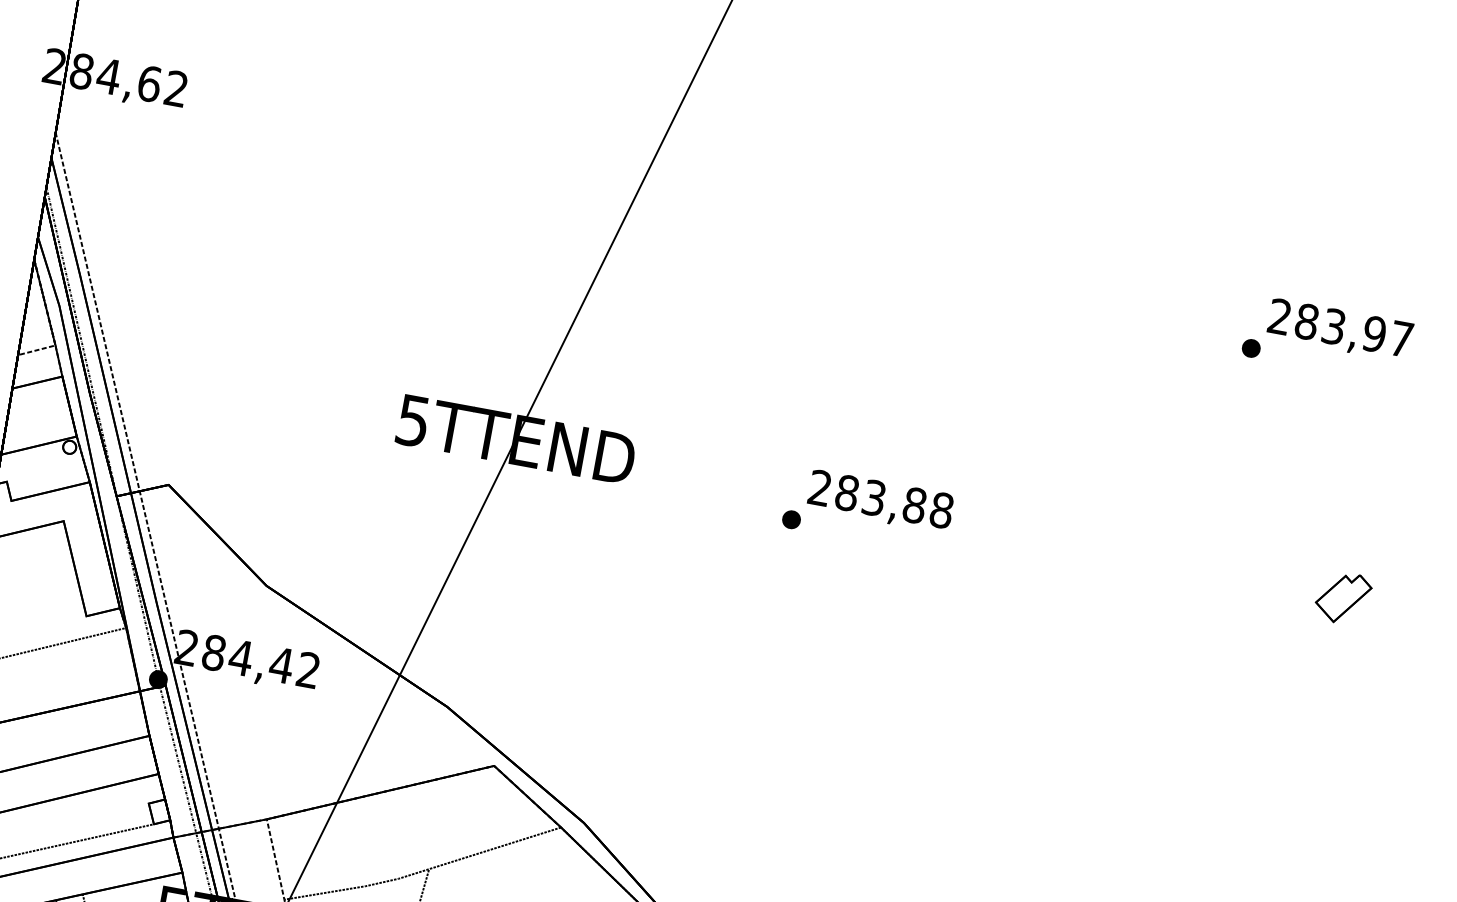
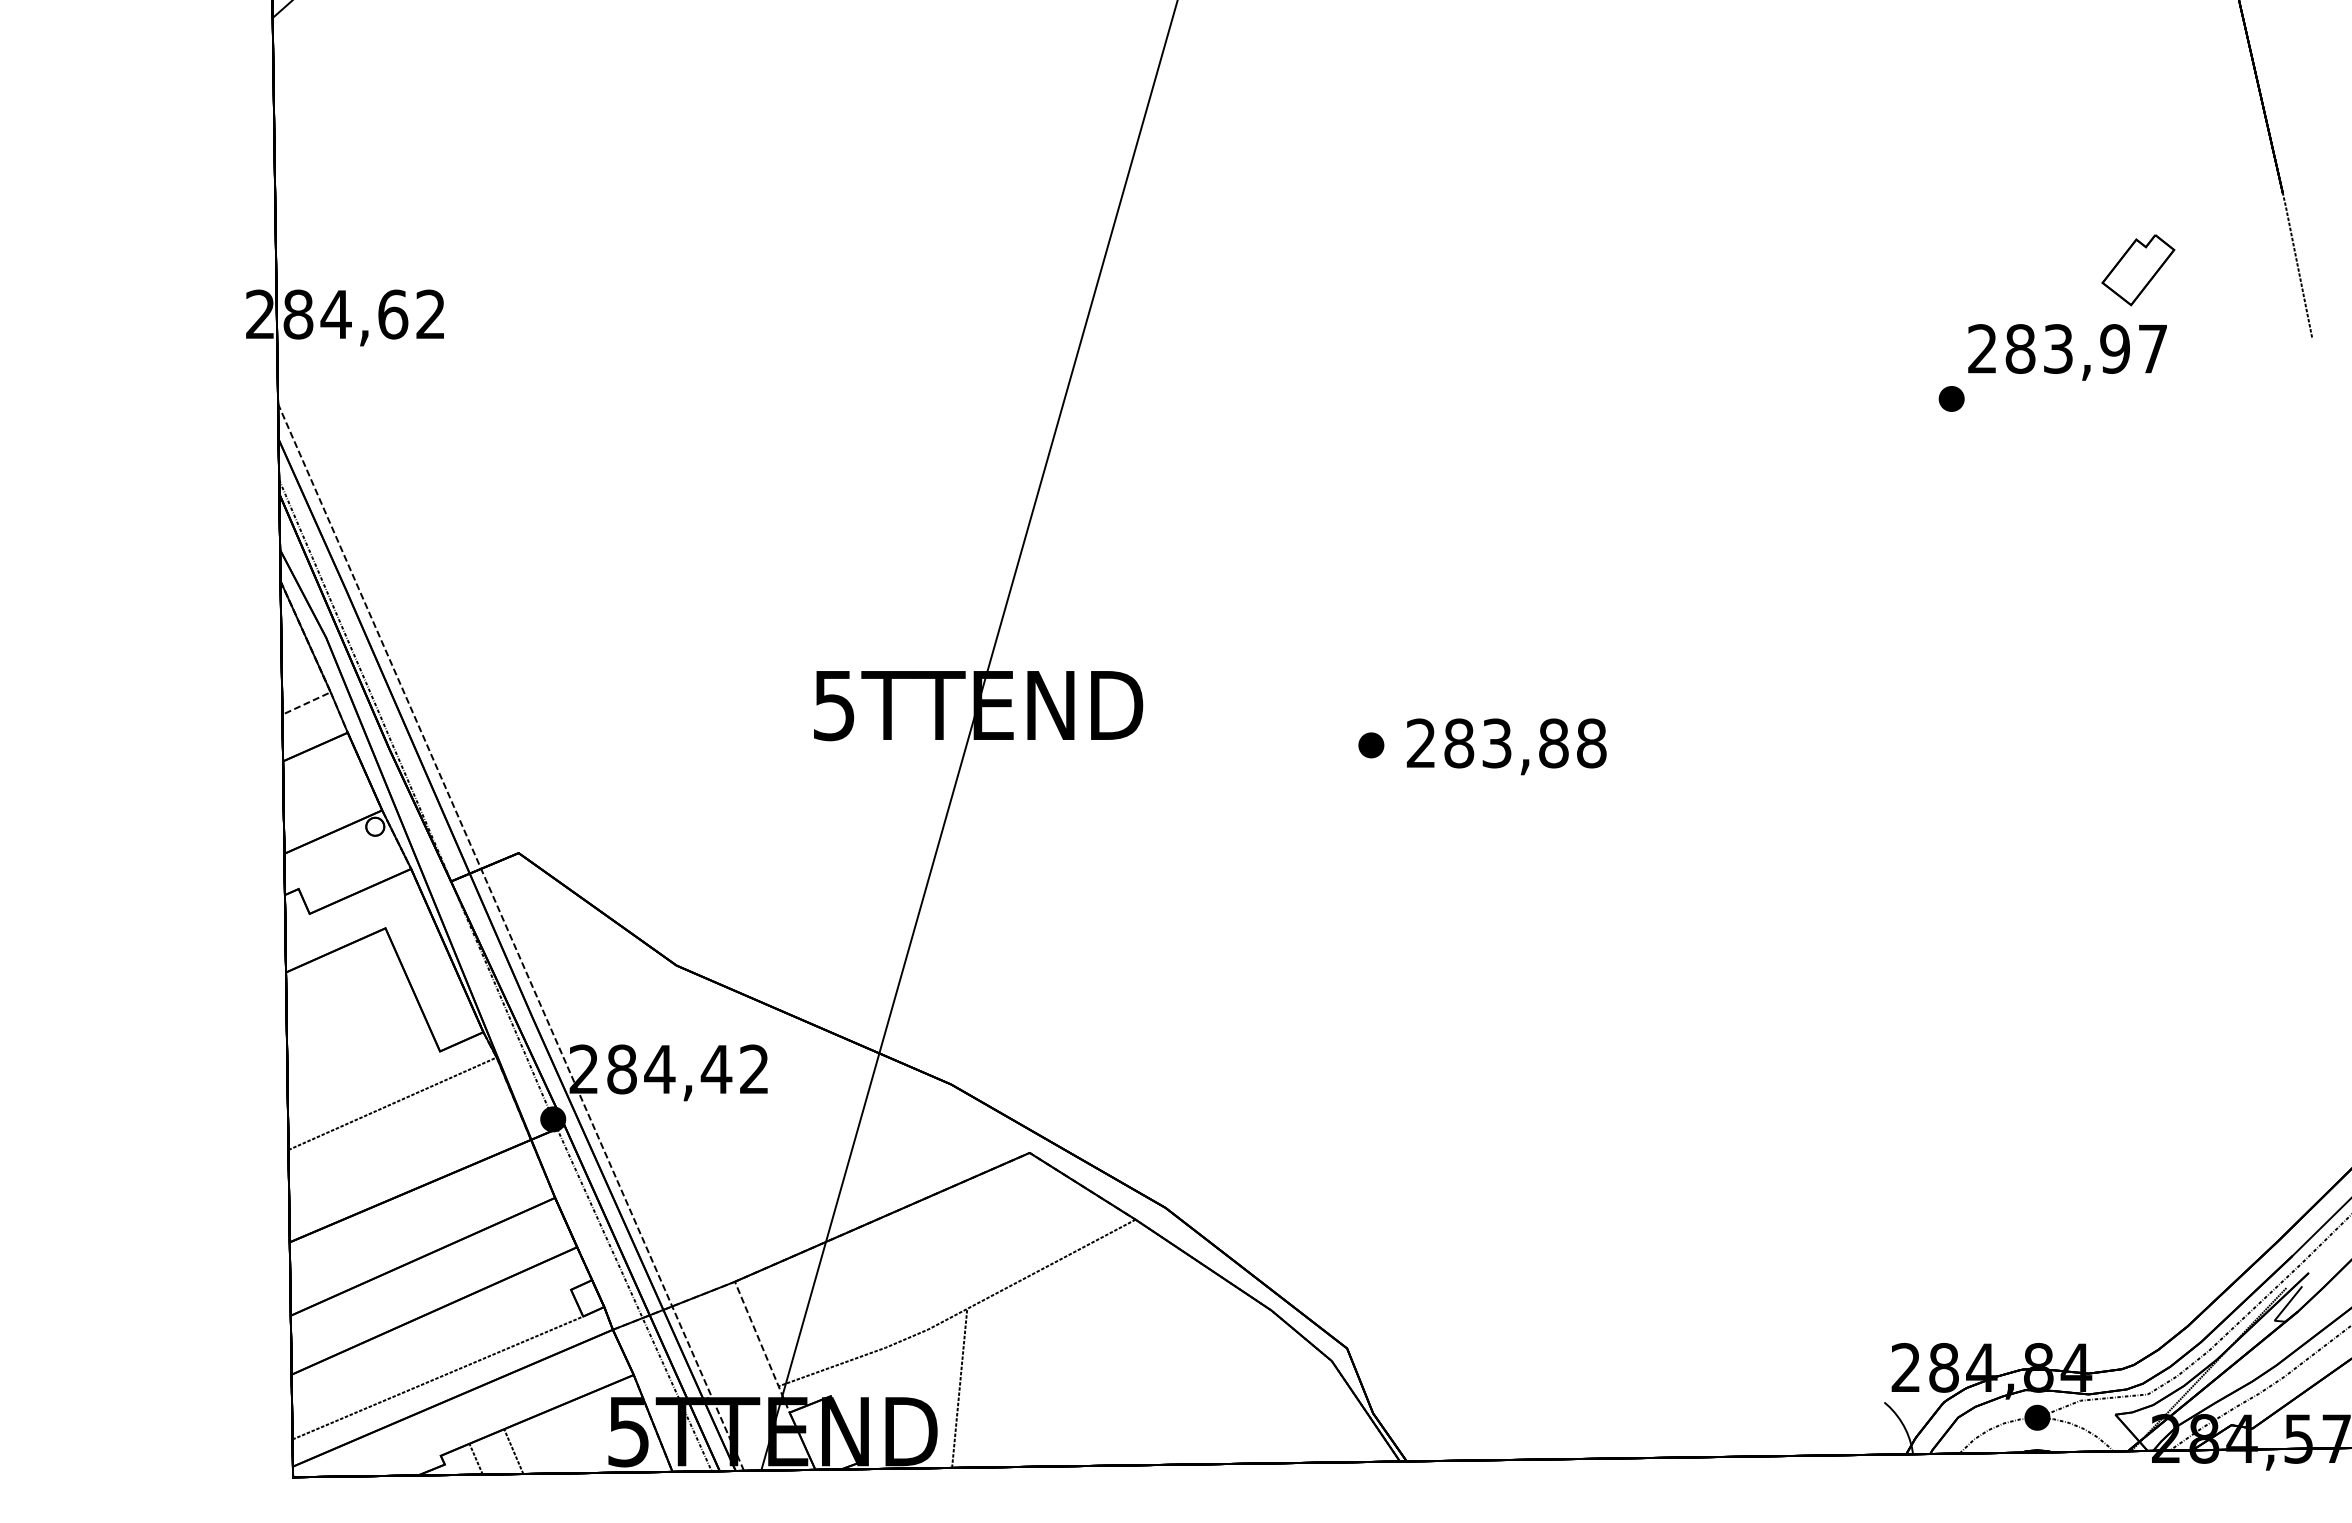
text: (880, 501) -> (1506, 746), moved
part: (1343, 598) -> (2138, 270), moved

